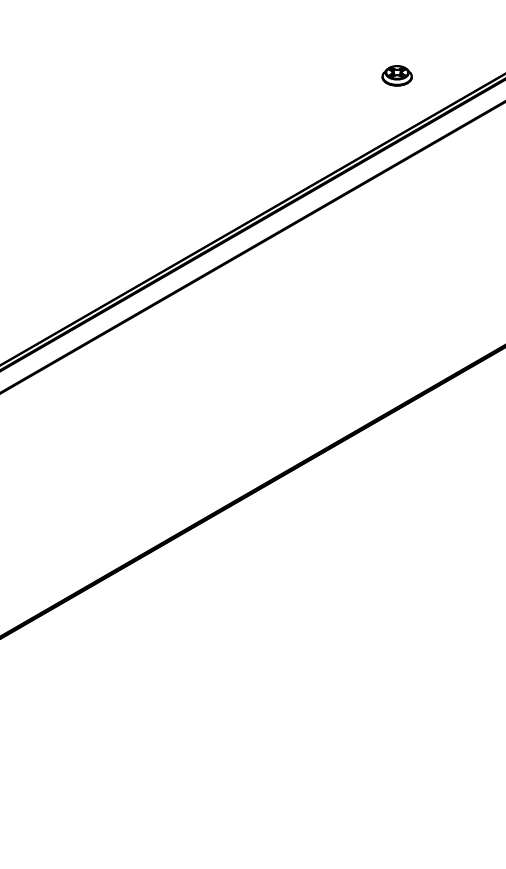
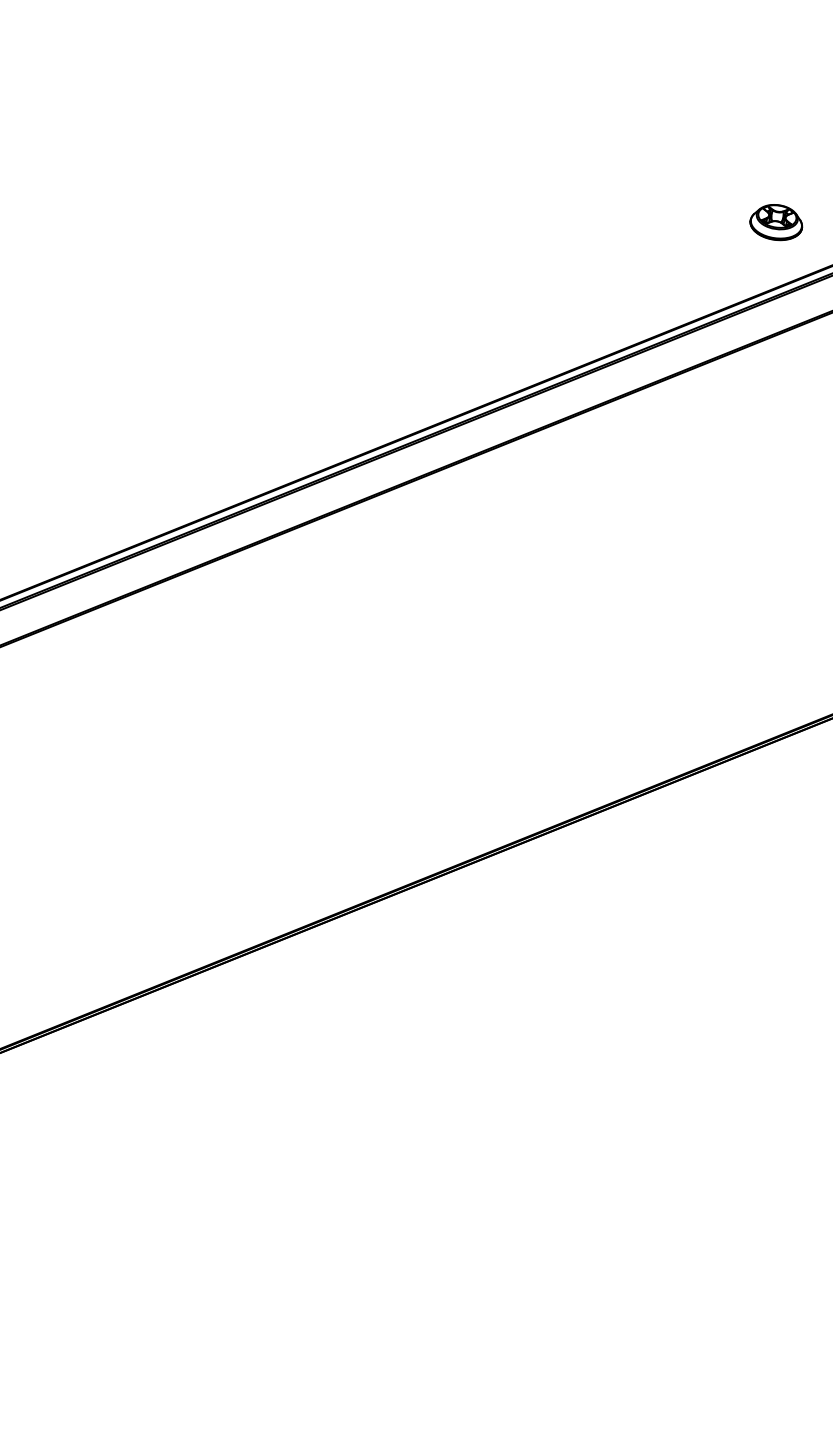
part: (396, 75) -> (775, 221), moved

